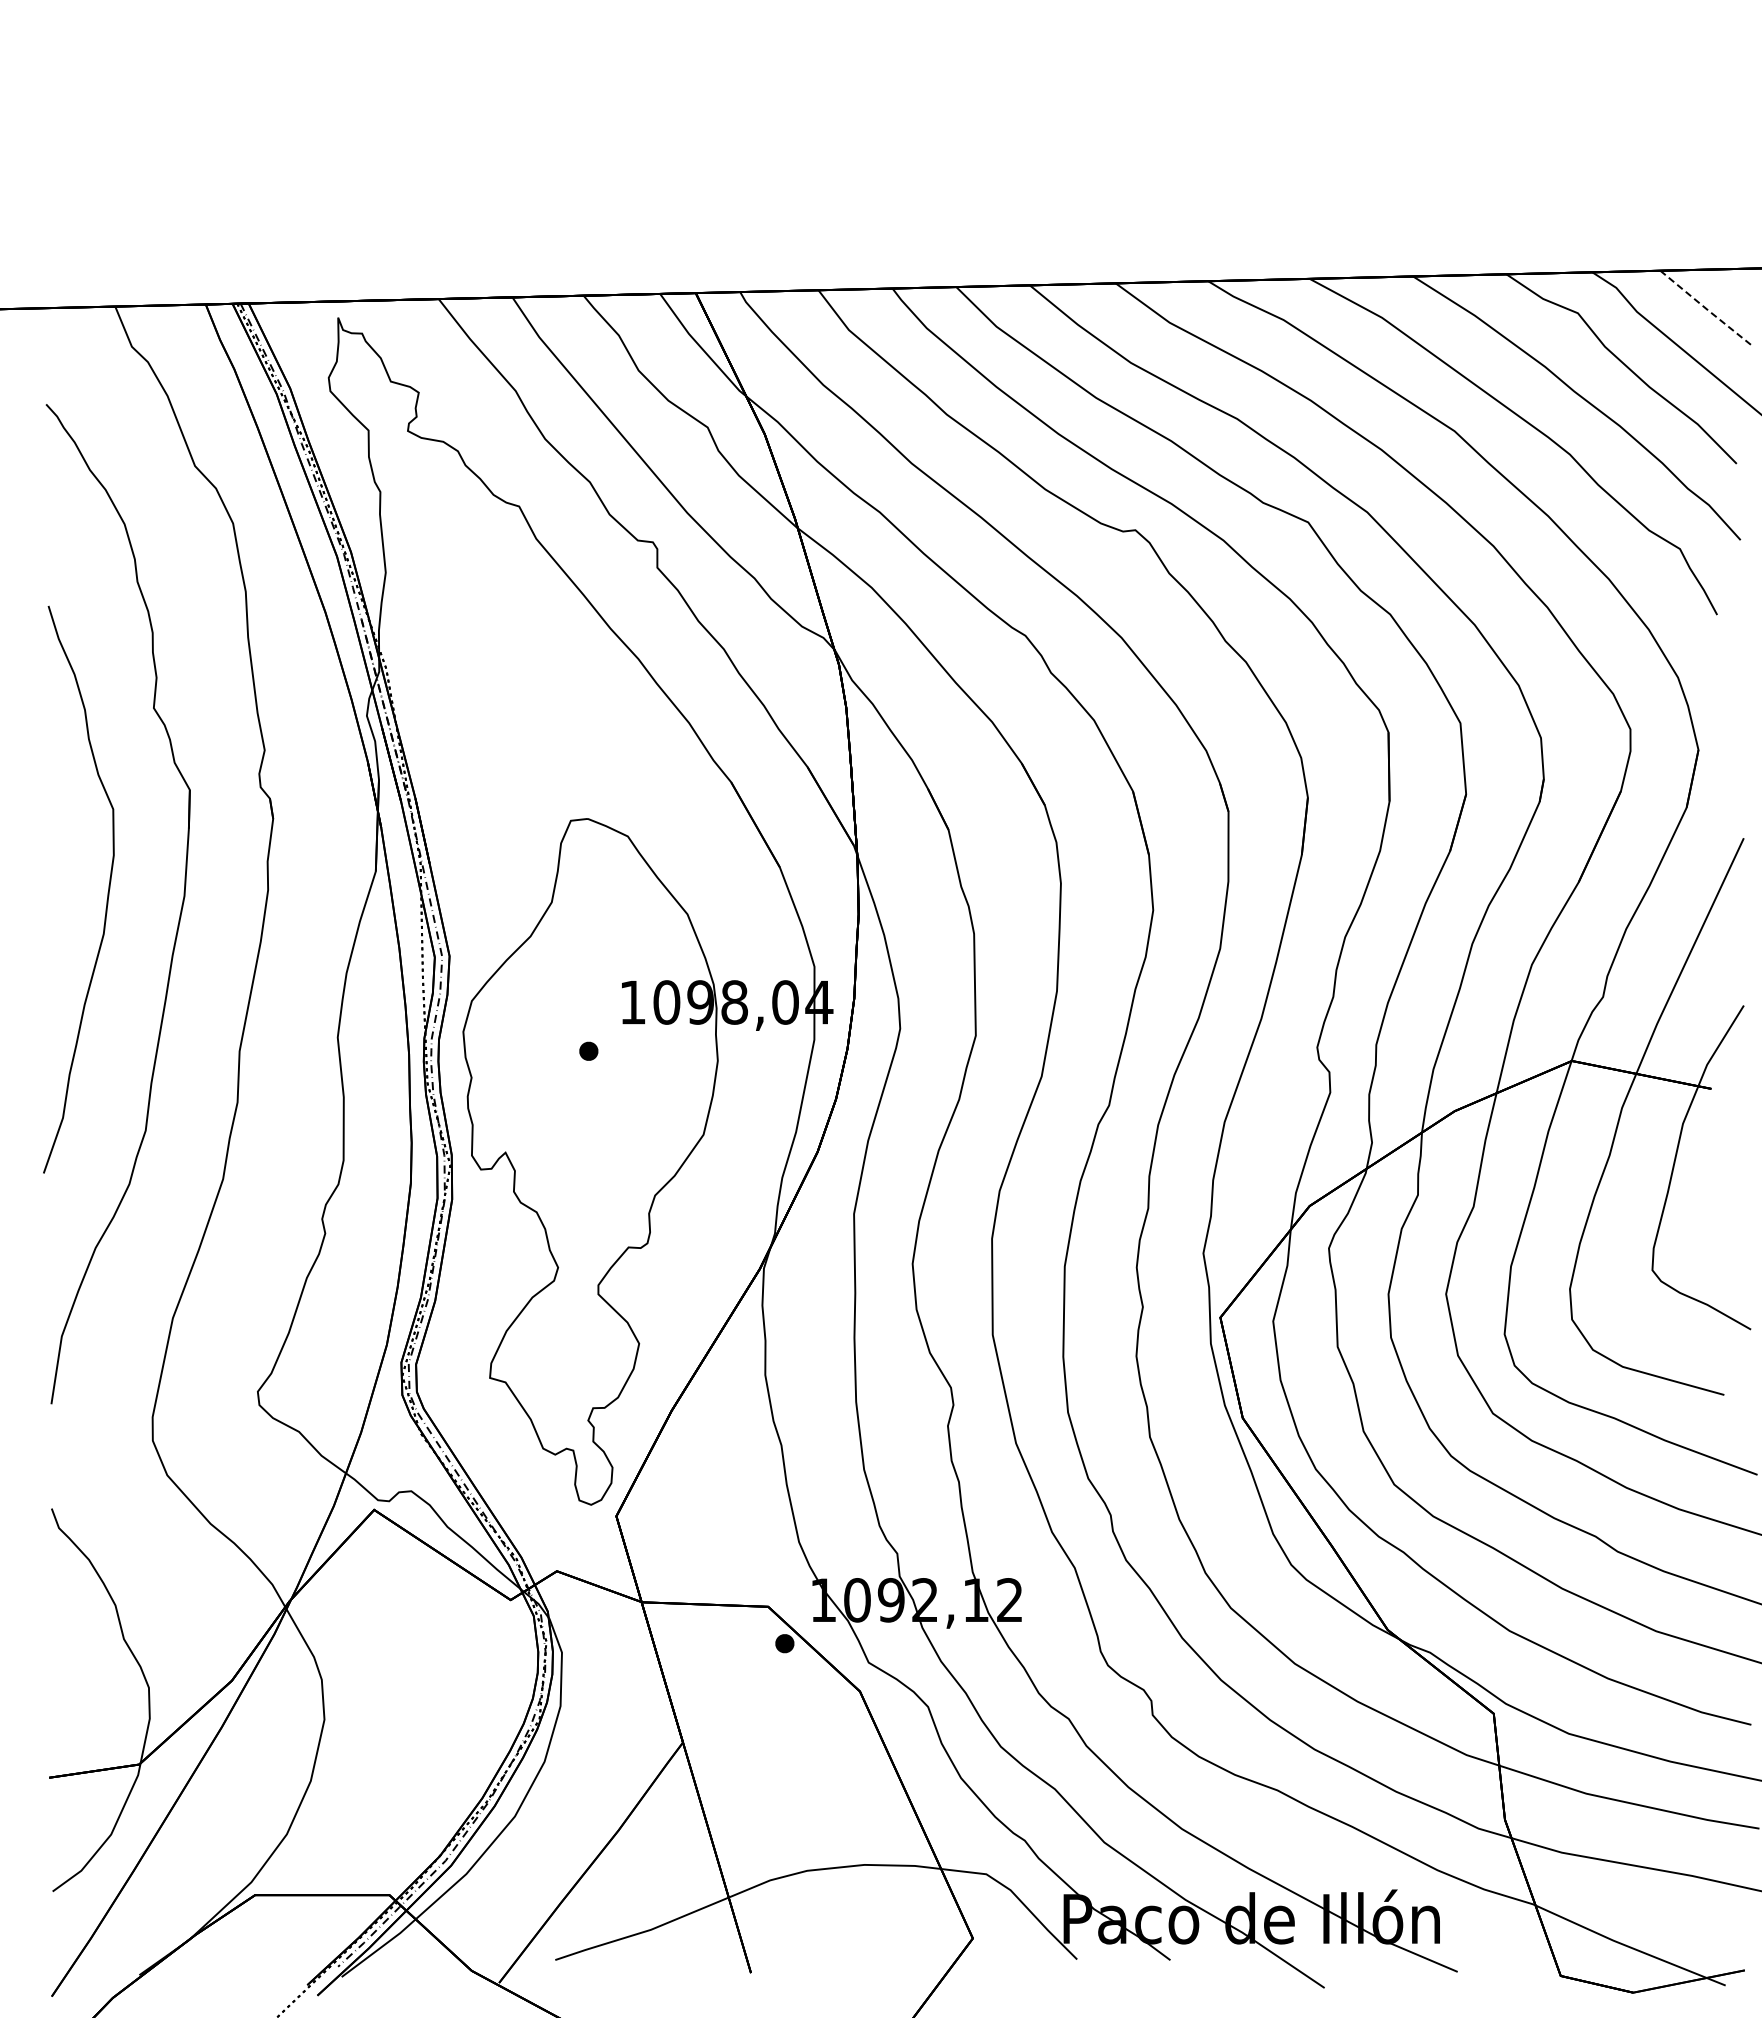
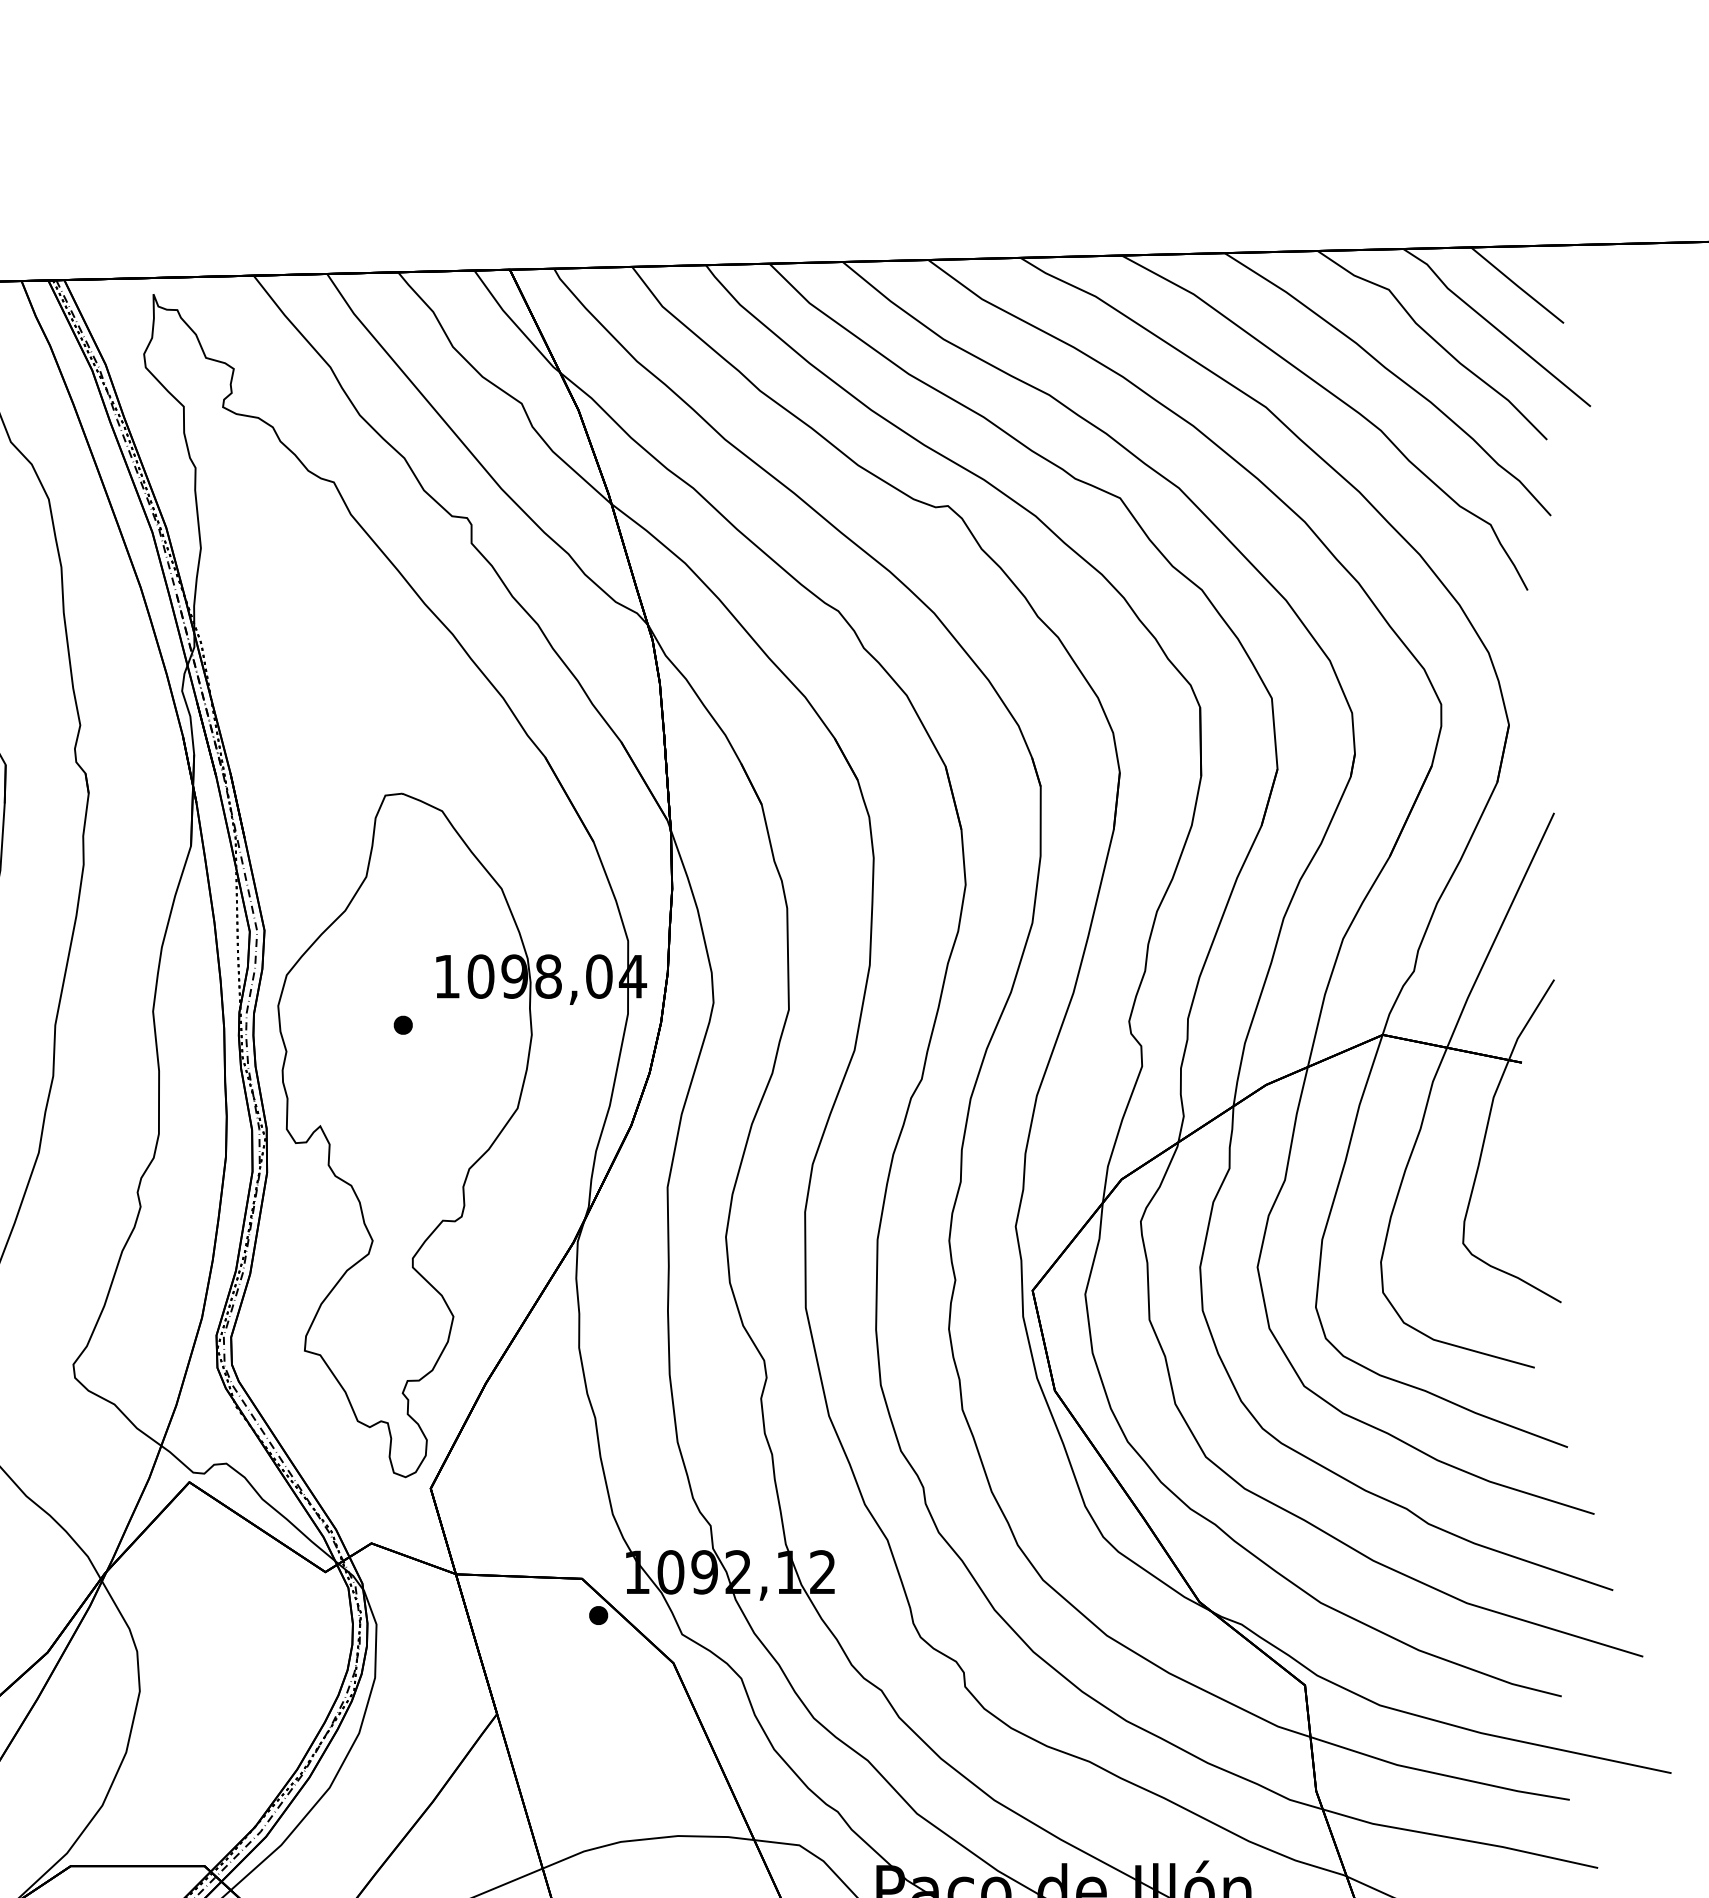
line: (1707, 309) -> (1518, 286), dashed -> solid

